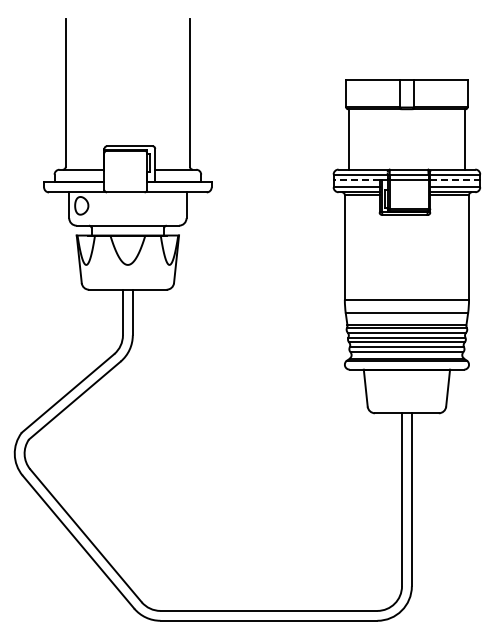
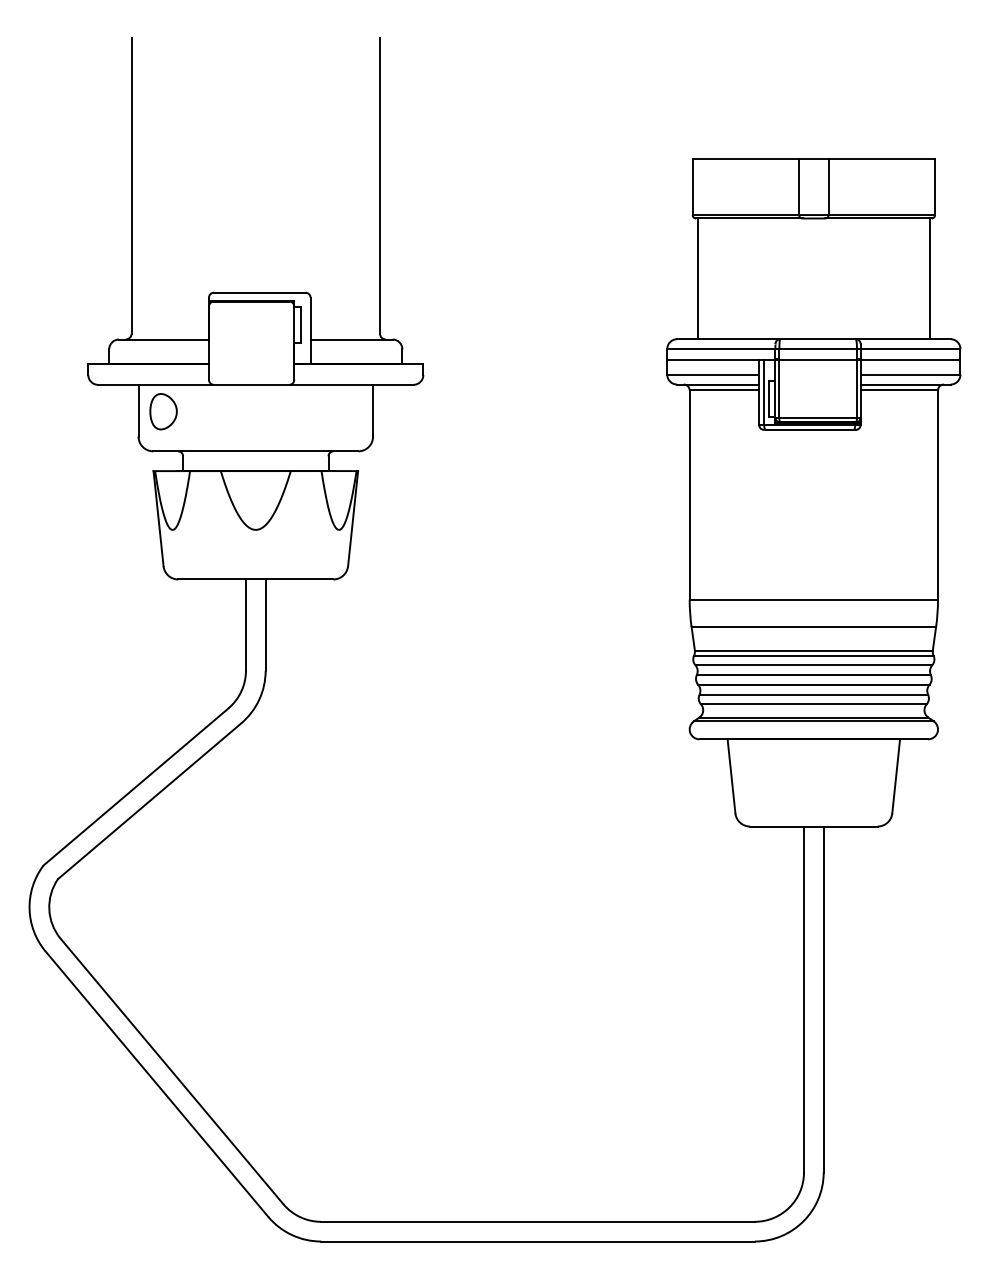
line: (356, 179) -> (712, 359), dashed -> solid
line: (455, 179) -> (910, 359), dashed -> solid

